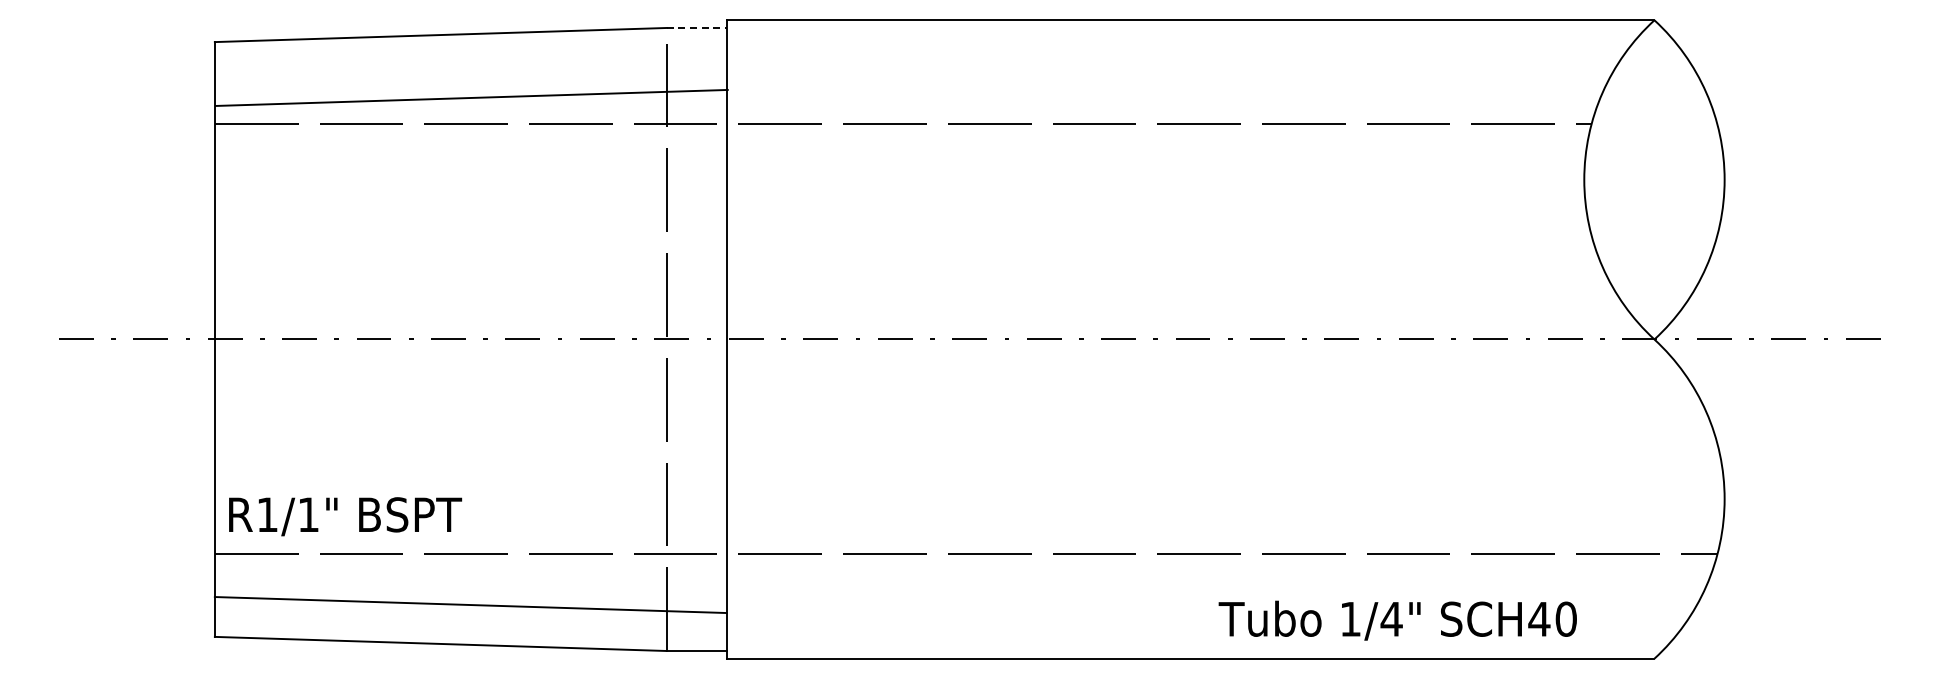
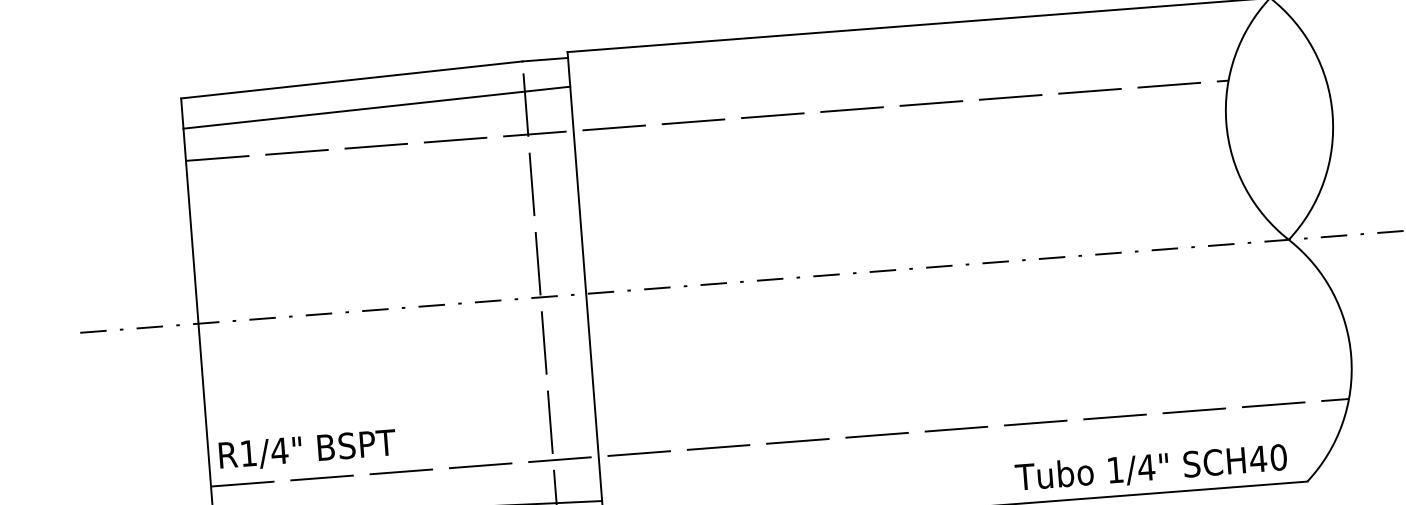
line: (697, 27) -> (545, 59), dashed -> solid
line: (471, 97) -> (376, 107), moved
text: (308, 514) -> (279, 450), R1/1" -> R1/4"
text: (1397, 620) -> (1150, 468), moved

